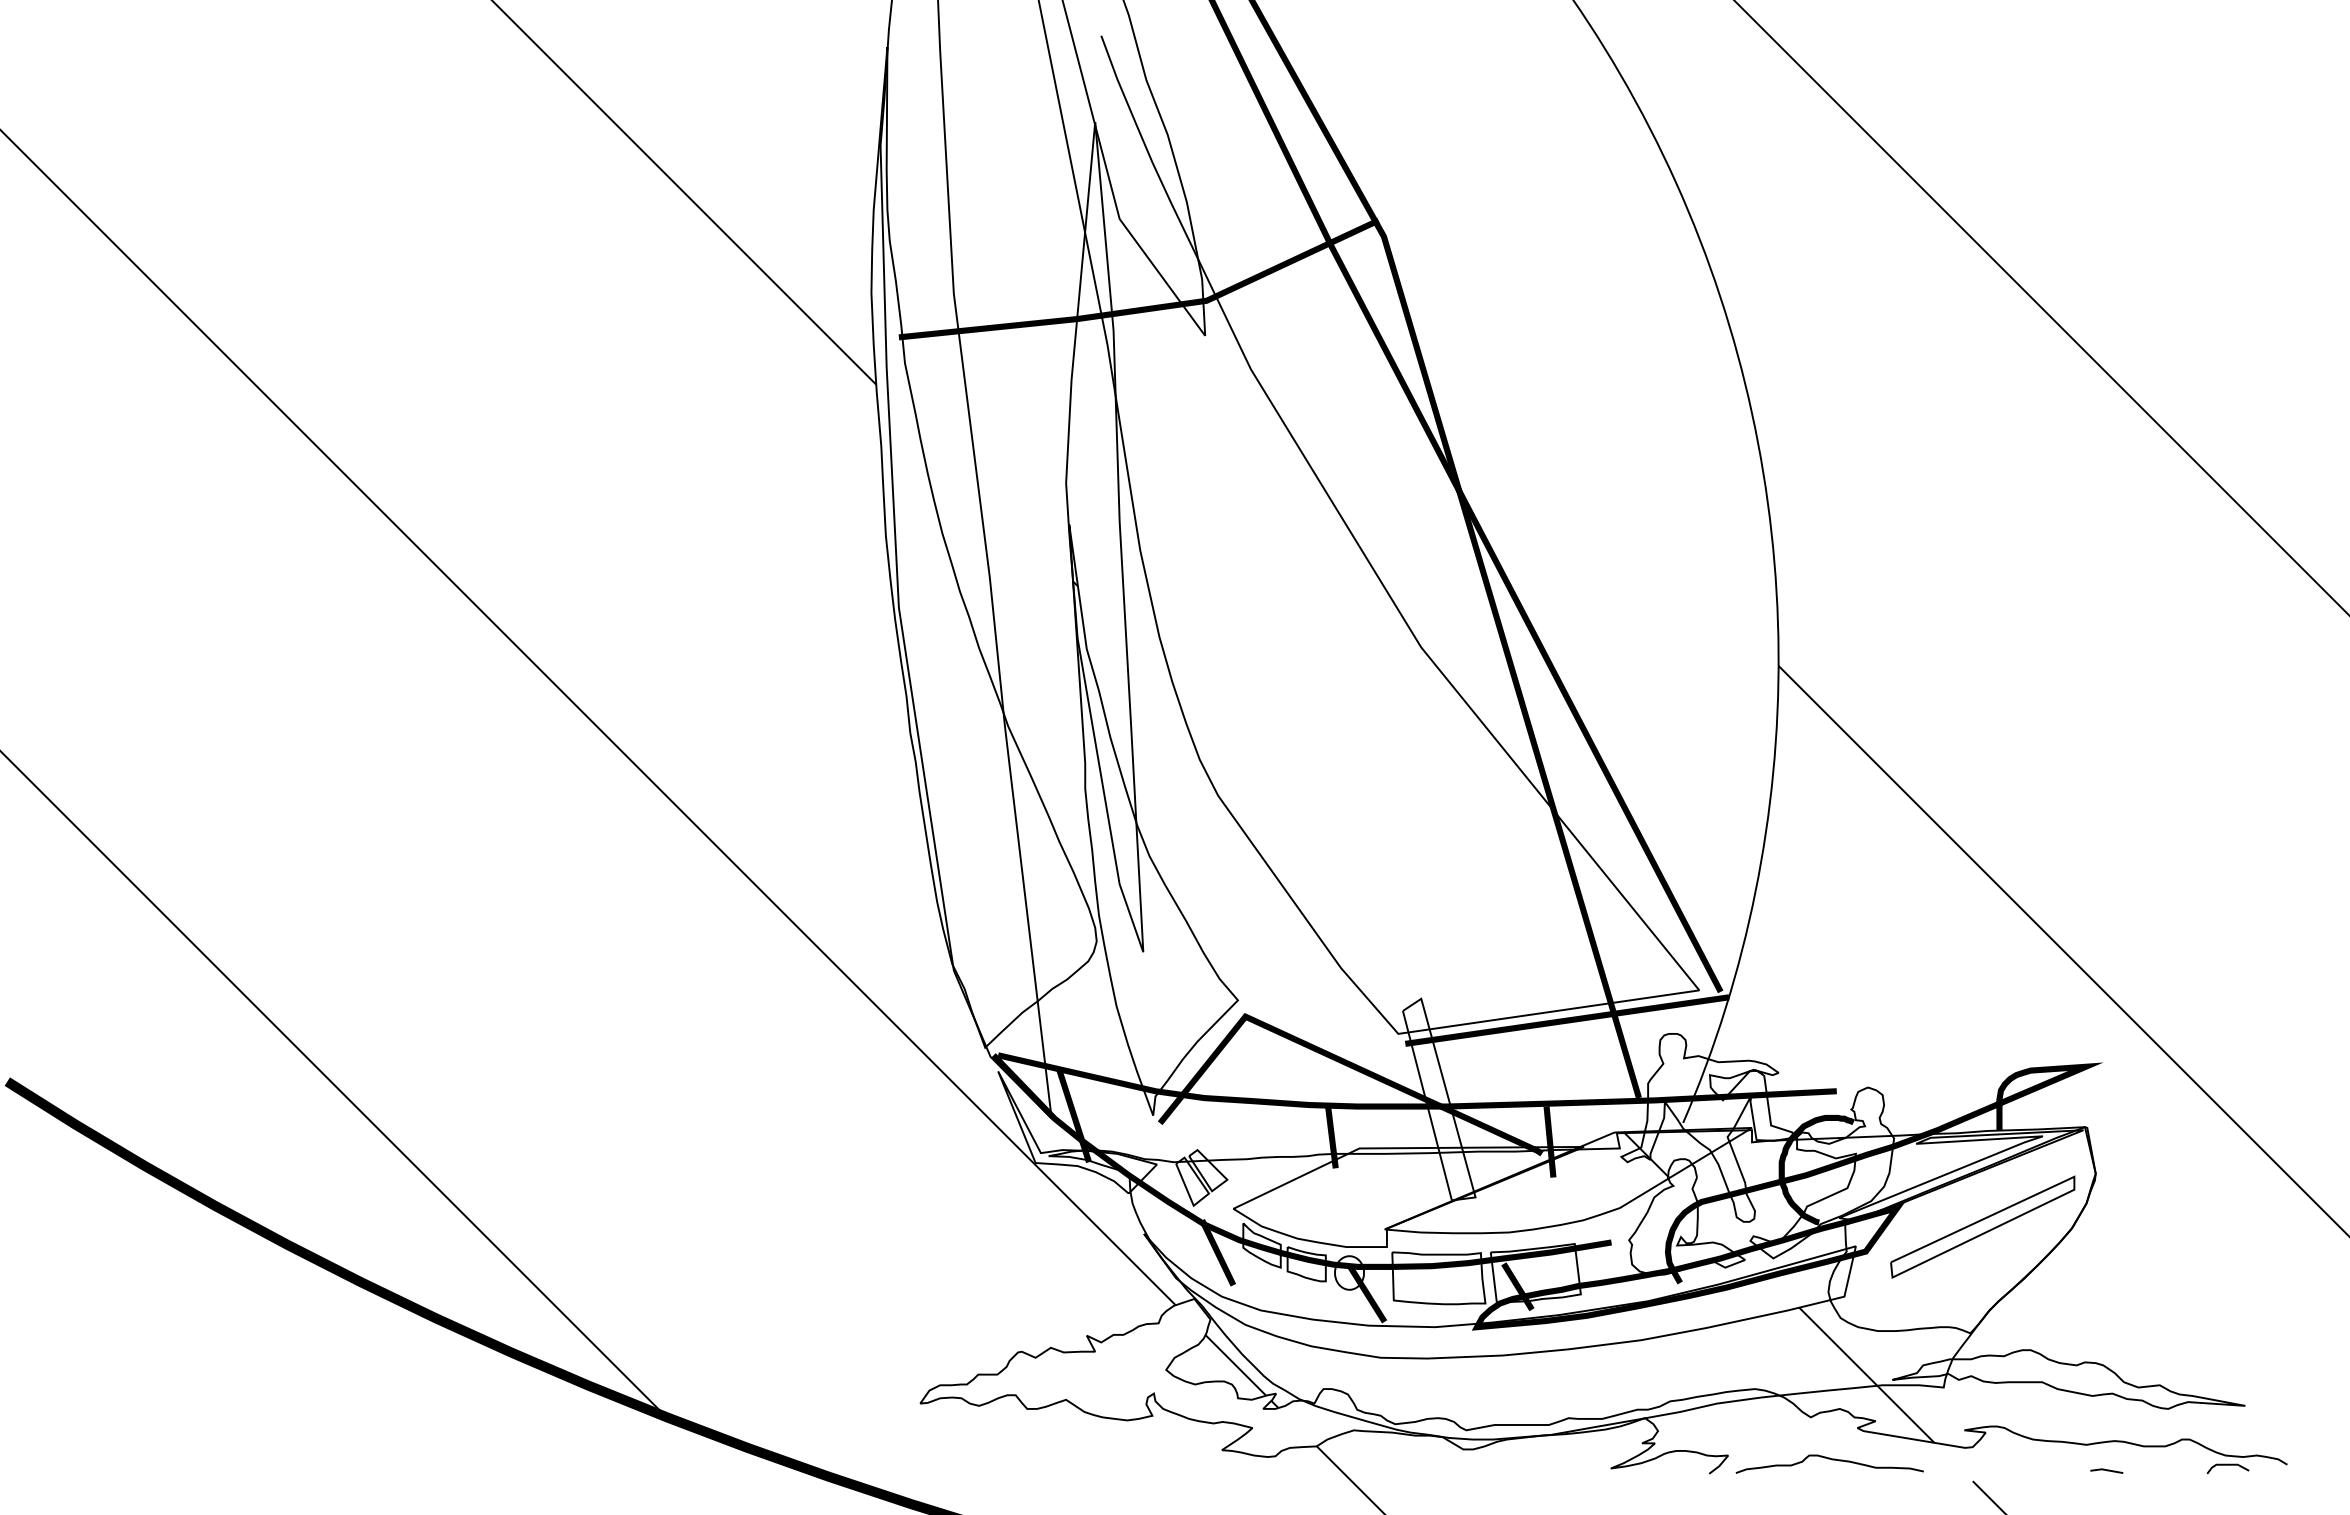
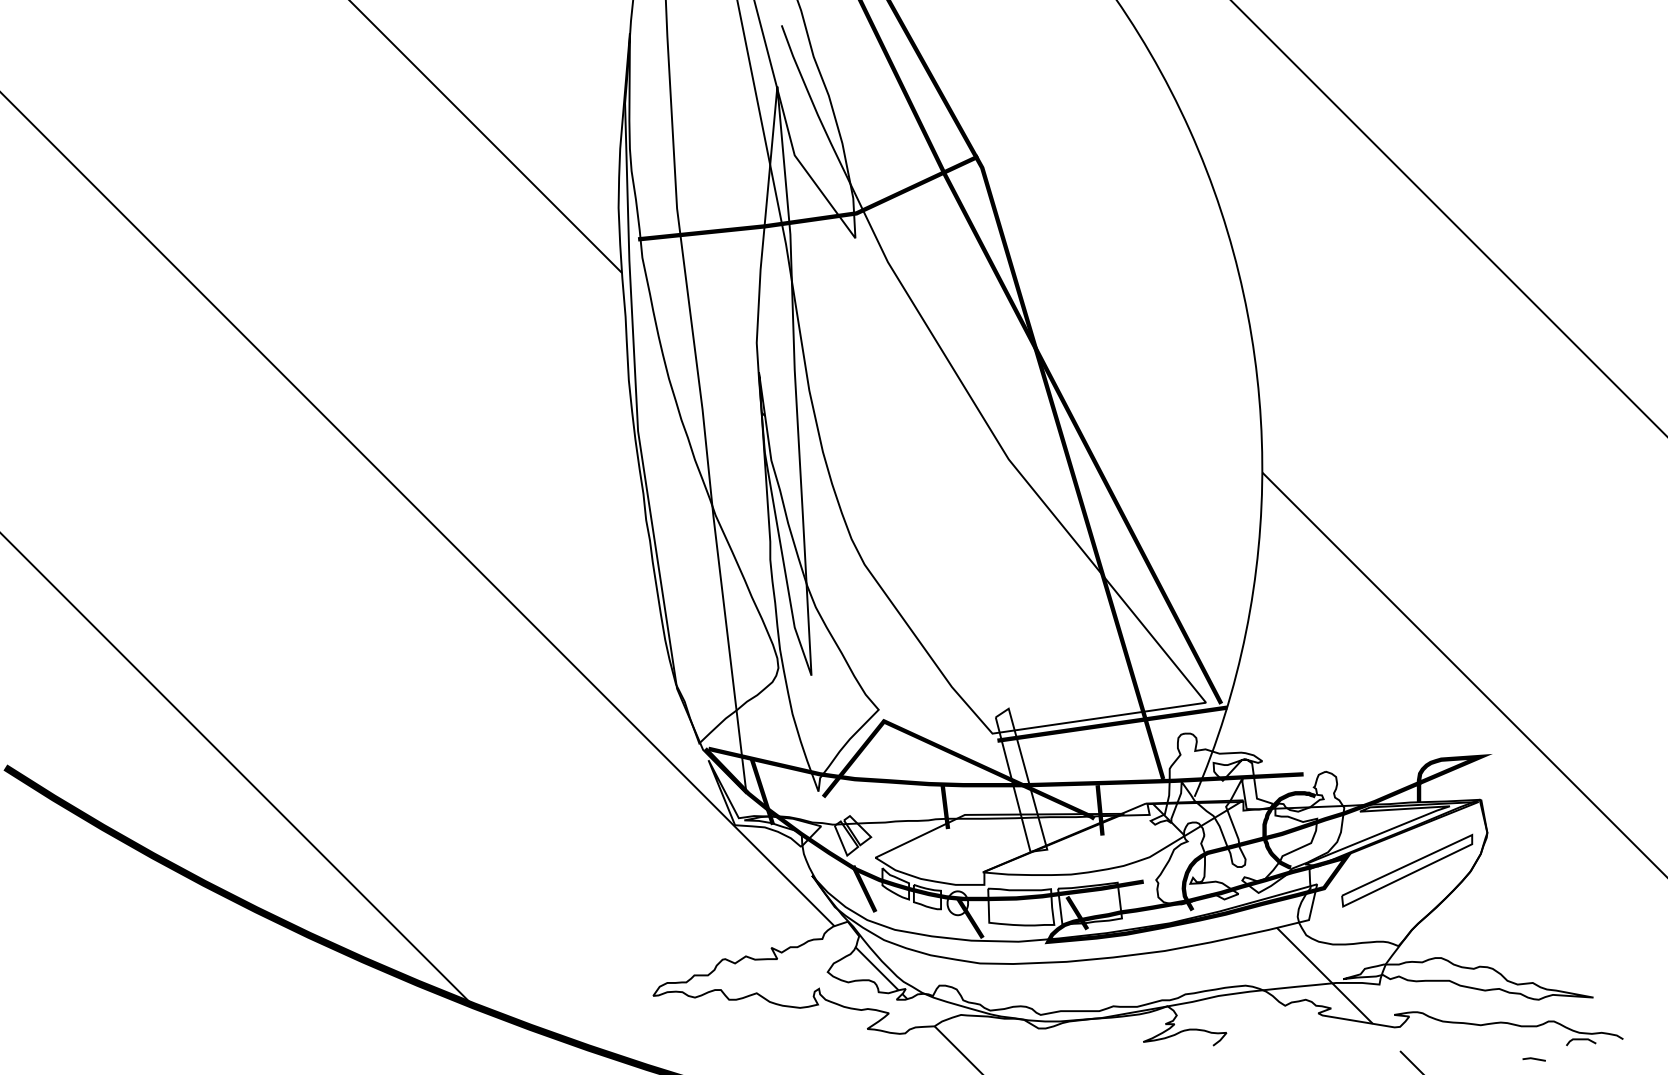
curve: (1829, 1459) -> (1298, 1035), removed
line: (2106, 1470) -> (1534, 1059), moved

